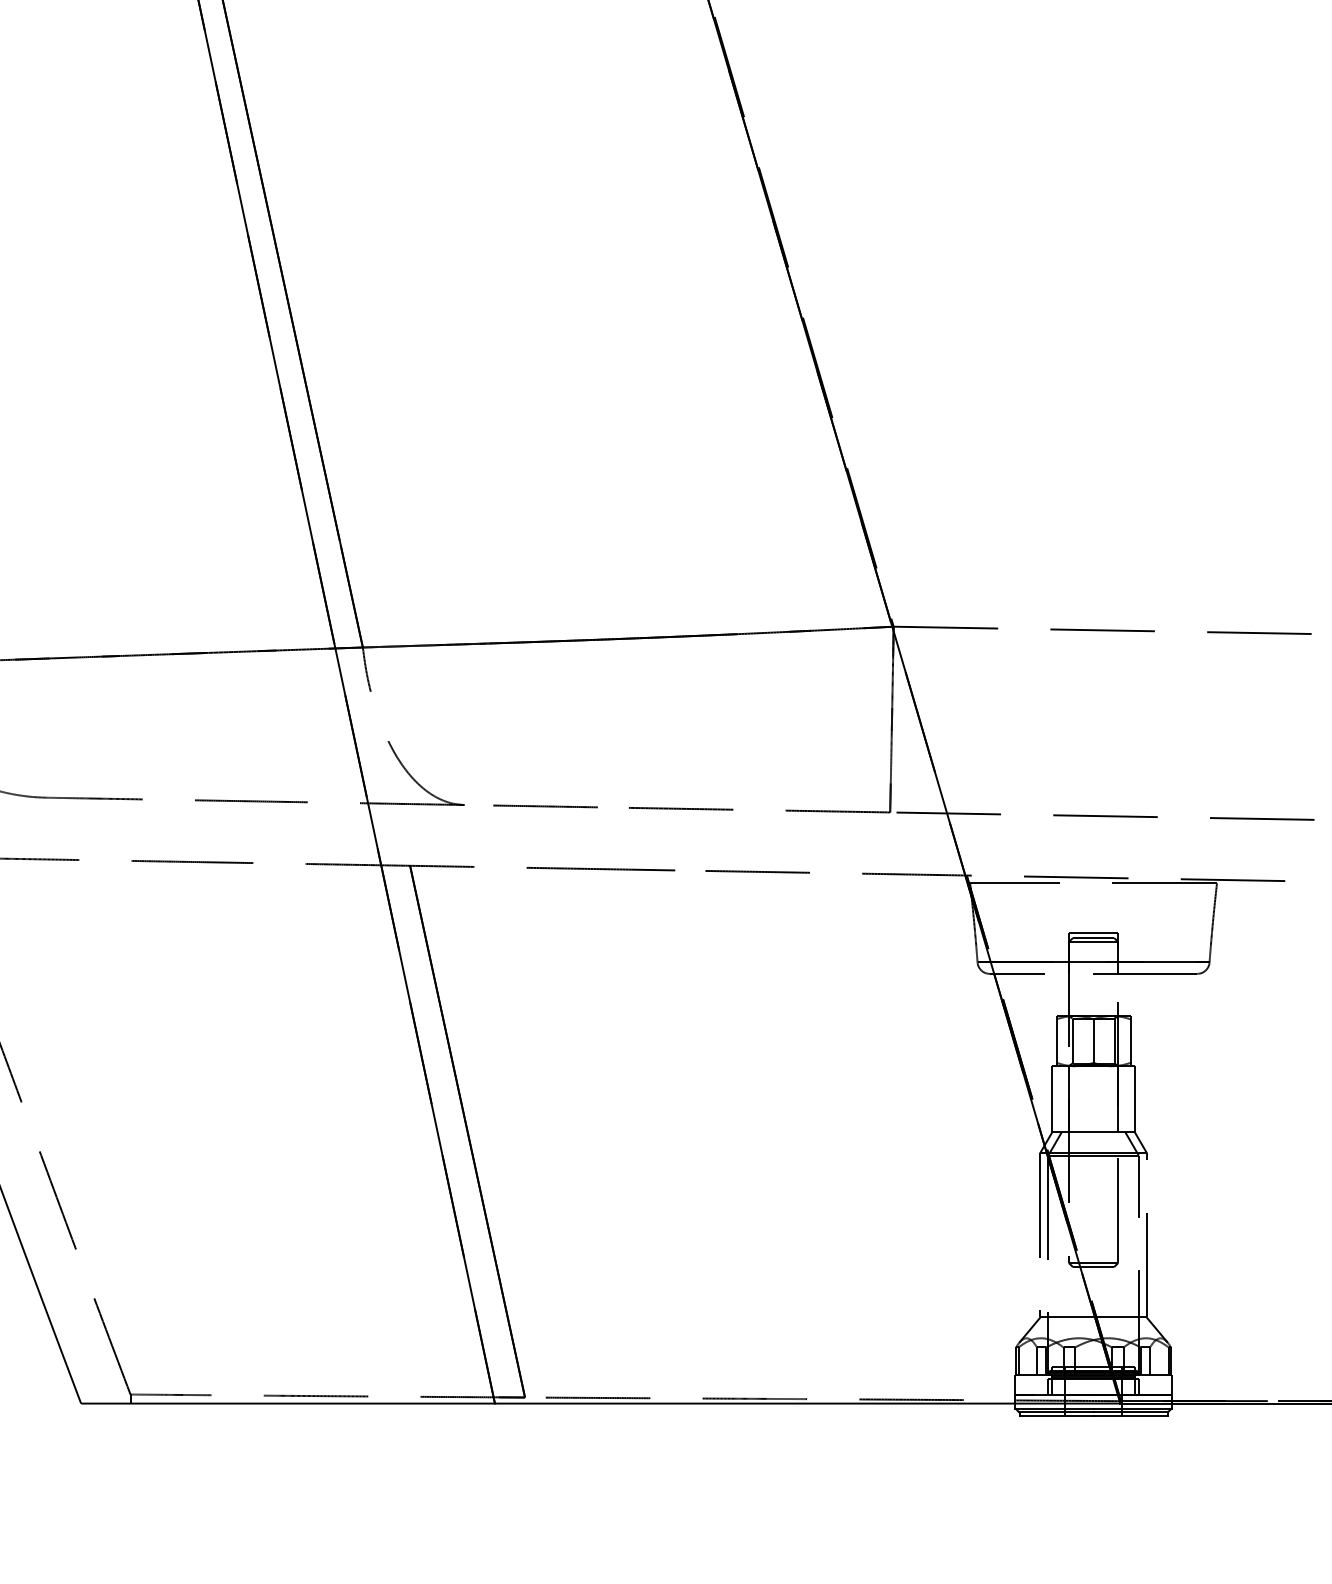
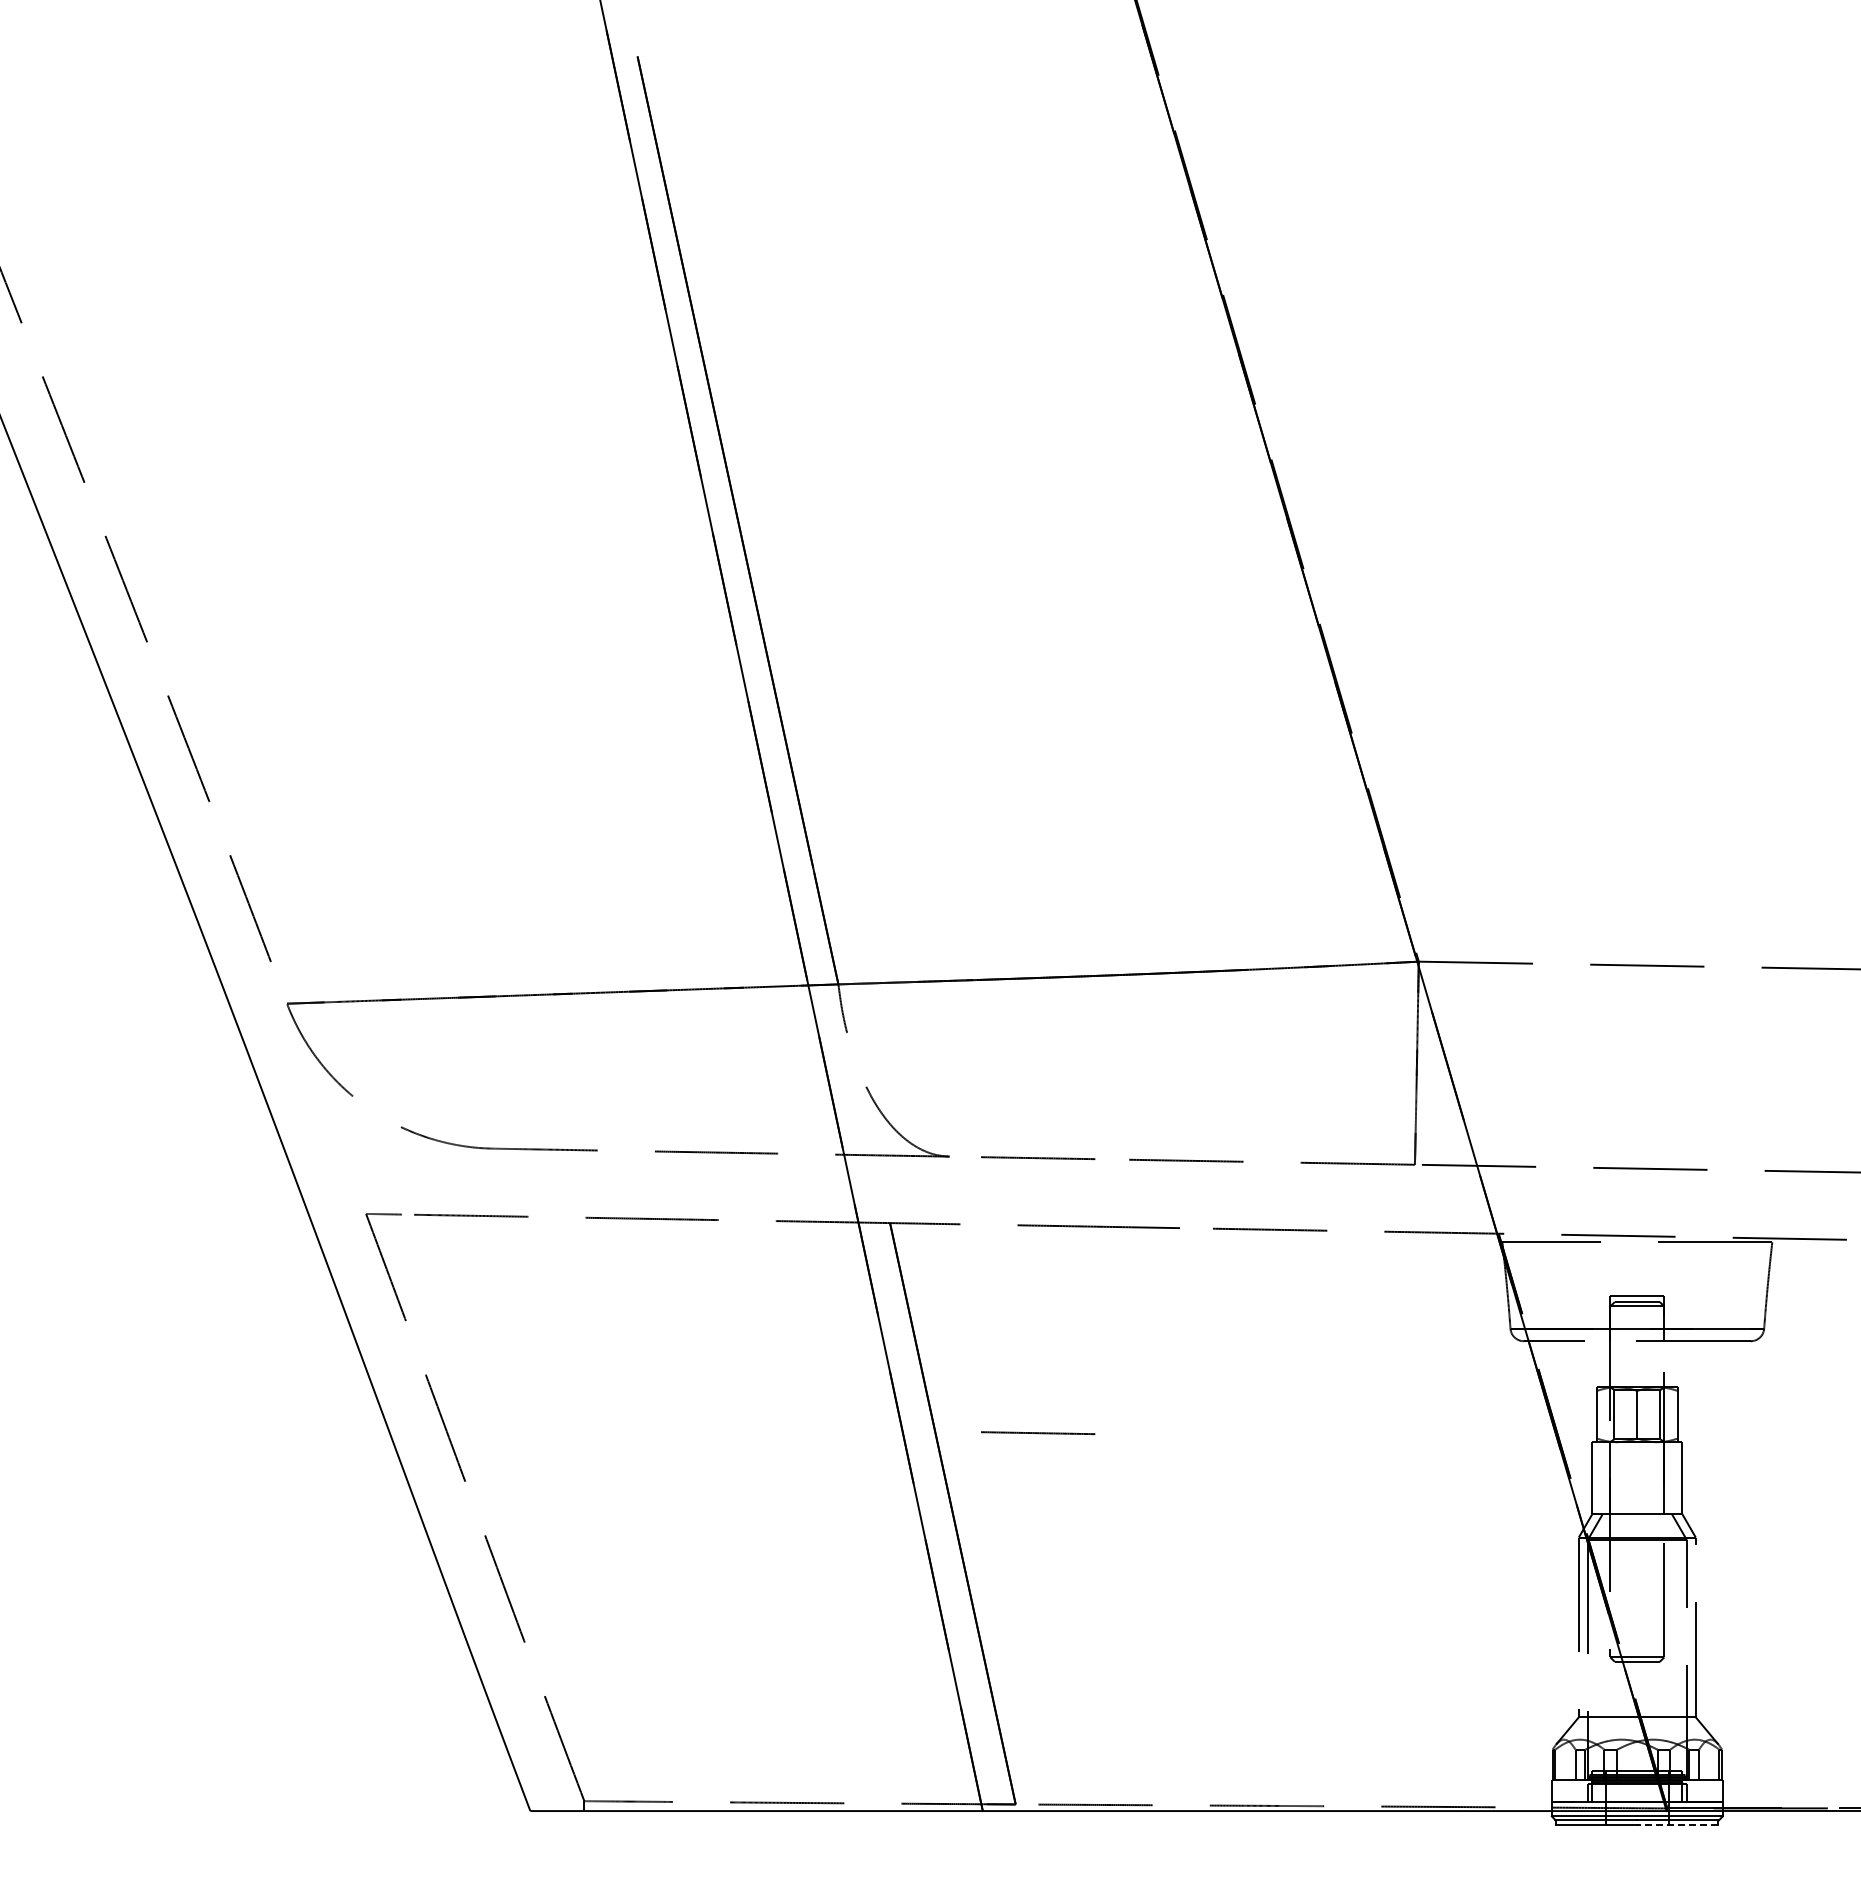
line: (545, 1058) -> (1038, 1433), added
line: (1130, 1415) -> (1677, 1824), solid -> dashed

